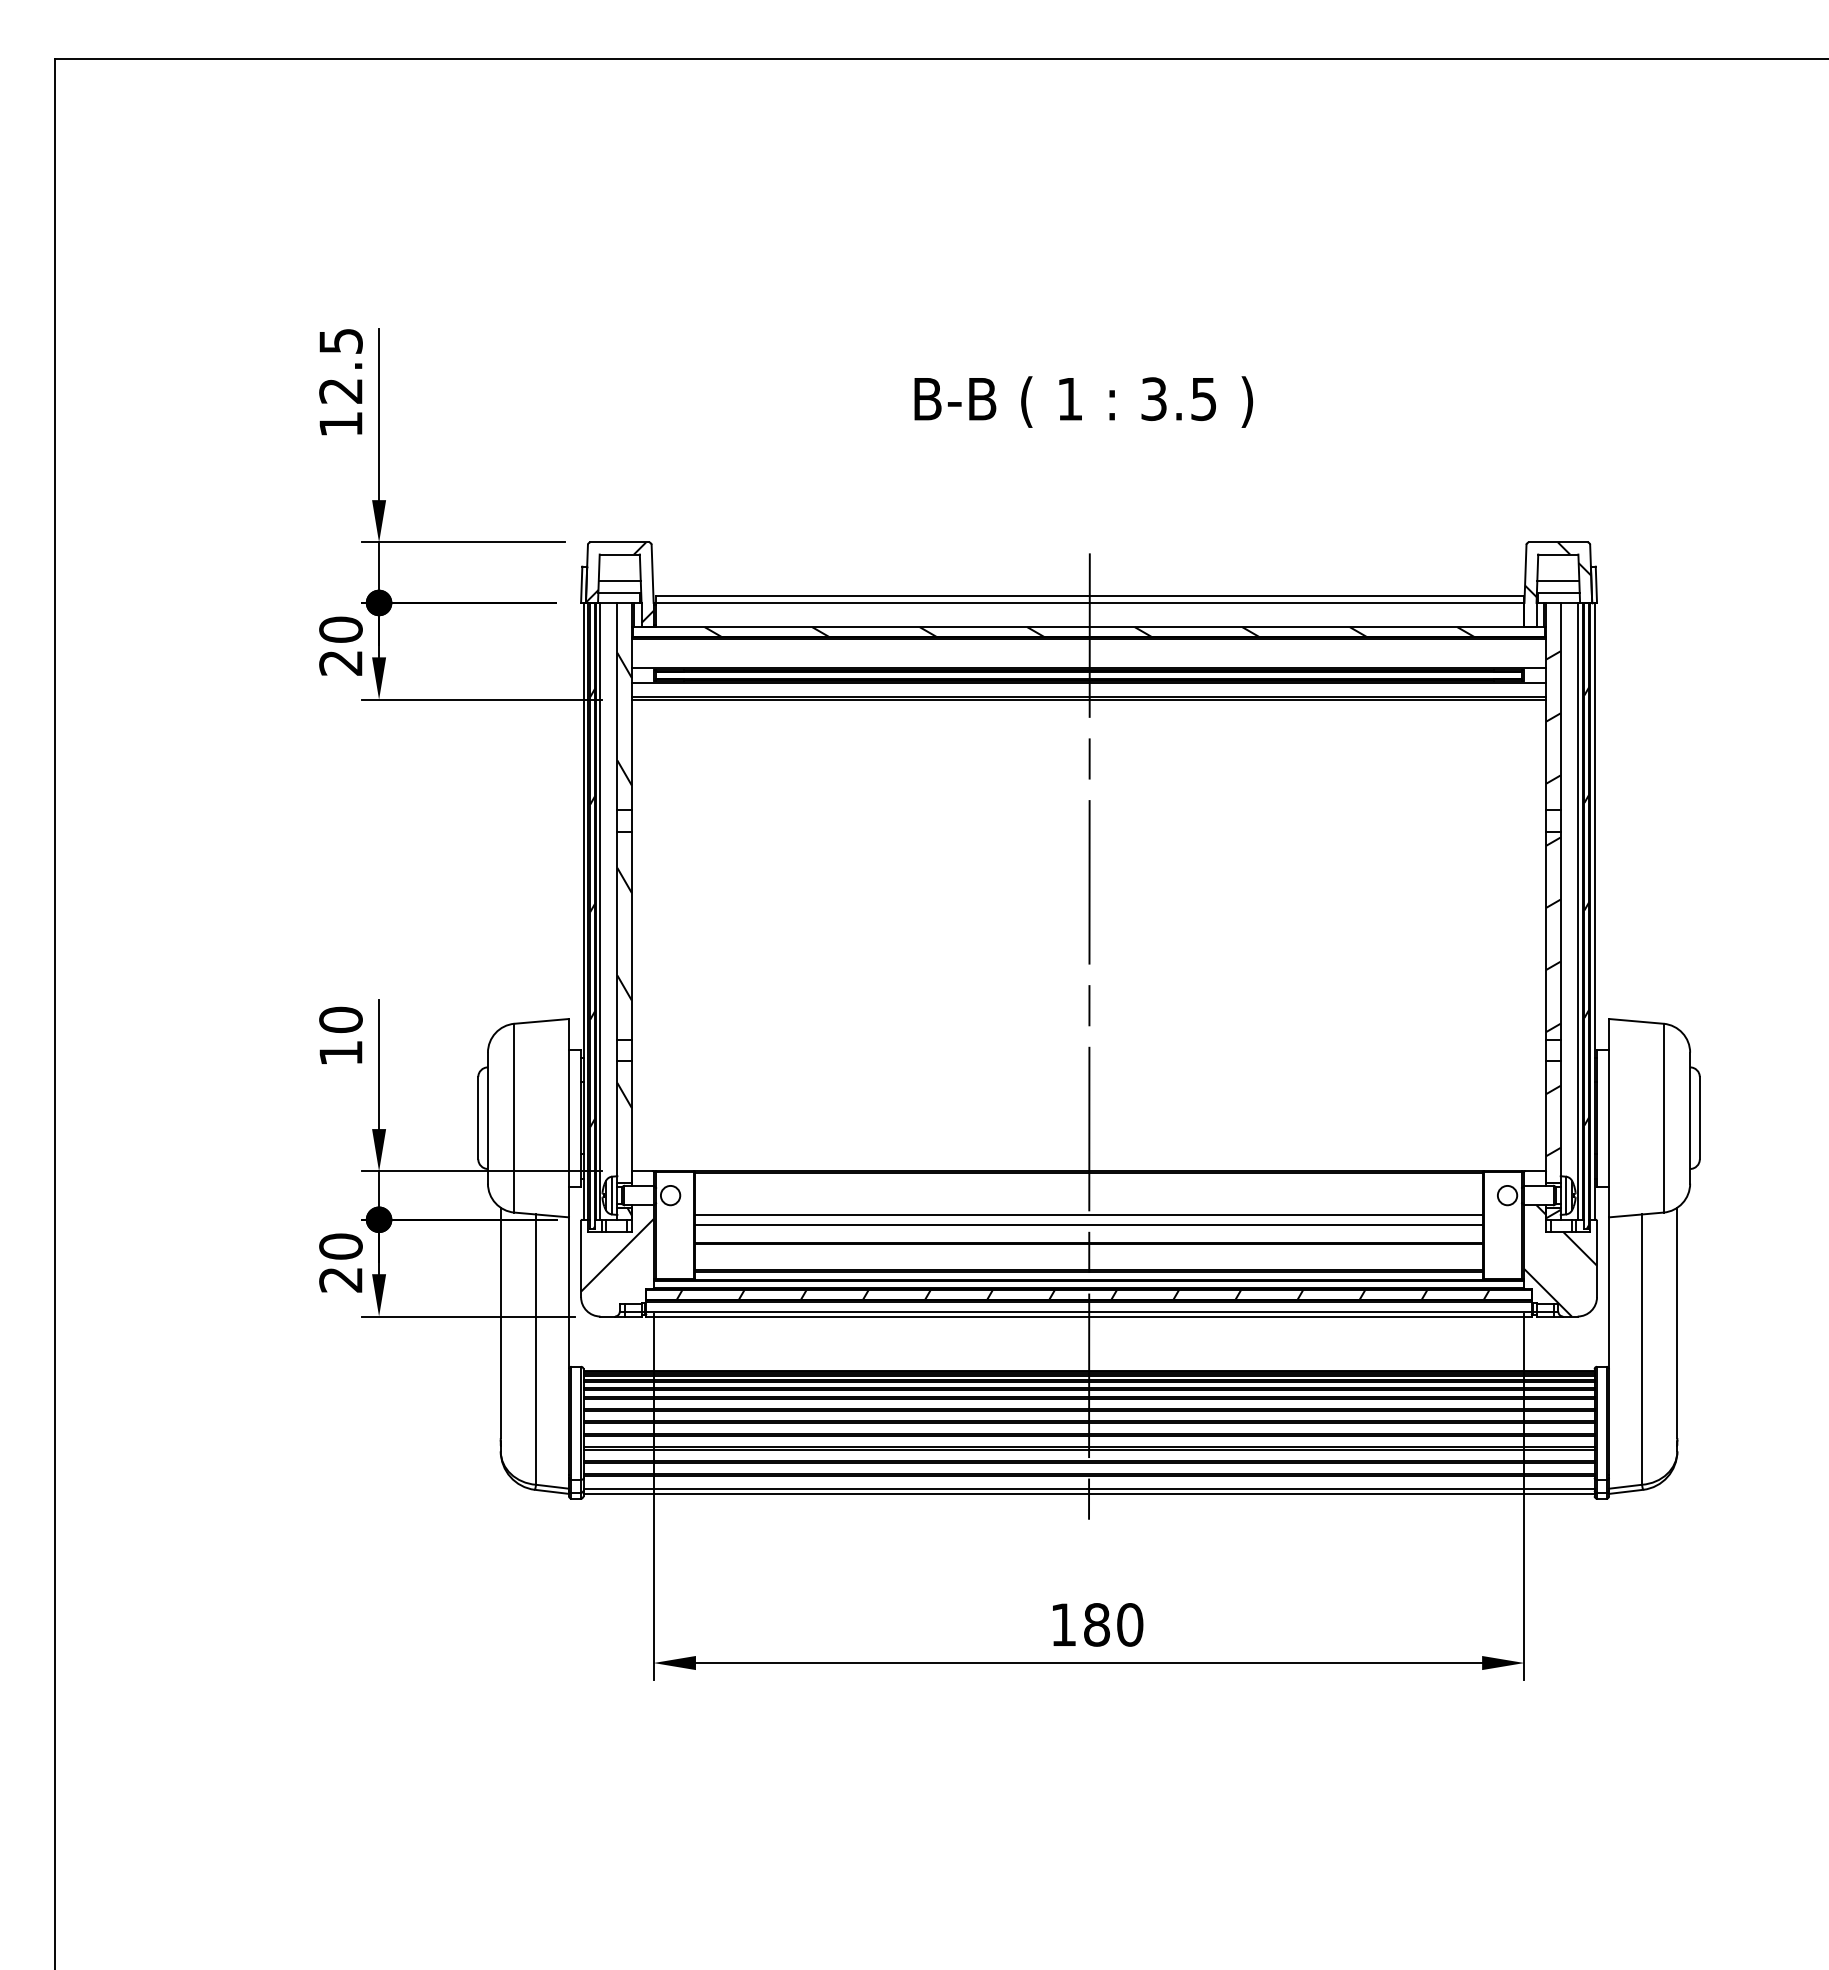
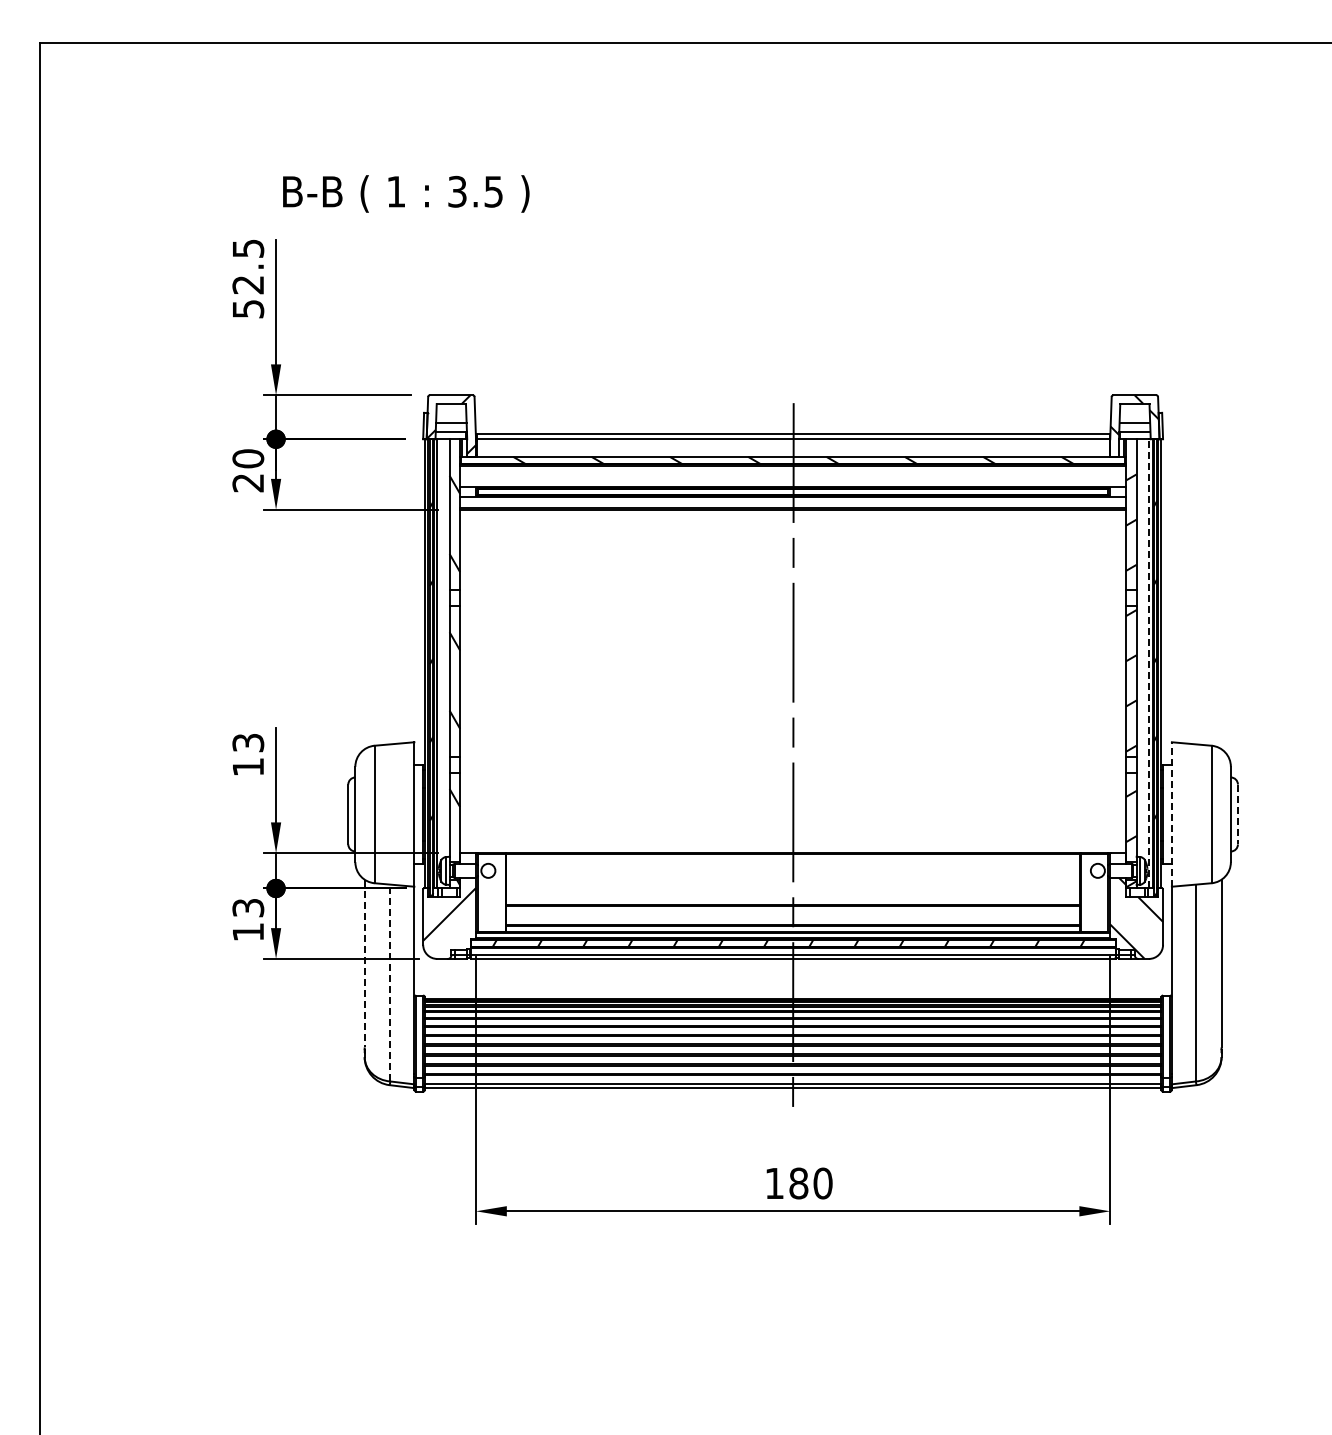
text: (1084, 401) -> (406, 193), moved
text: (341, 424) -> (248, 309), 12.5 -> 52.5
line: (1577, 910) -> (1148, 663), solid -> dashed
text: (341, 1019) -> (248, 742), 10 -> 13
line: (1608, 1118) -> (1171, 814), solid -> dashed
line: (1699, 1118) -> (1237, 814), solid -> dashed
line: (1088, 1214) -> (792, 884), removed
line: (1088, 1225) -> (792, 892), removed
text: (341, 1262) -> (248, 919), 20 -> 13
line: (500, 1322) -> (364, 963), solid -> dashed
line: (536, 1348) -> (390, 982), solid -> dashed

